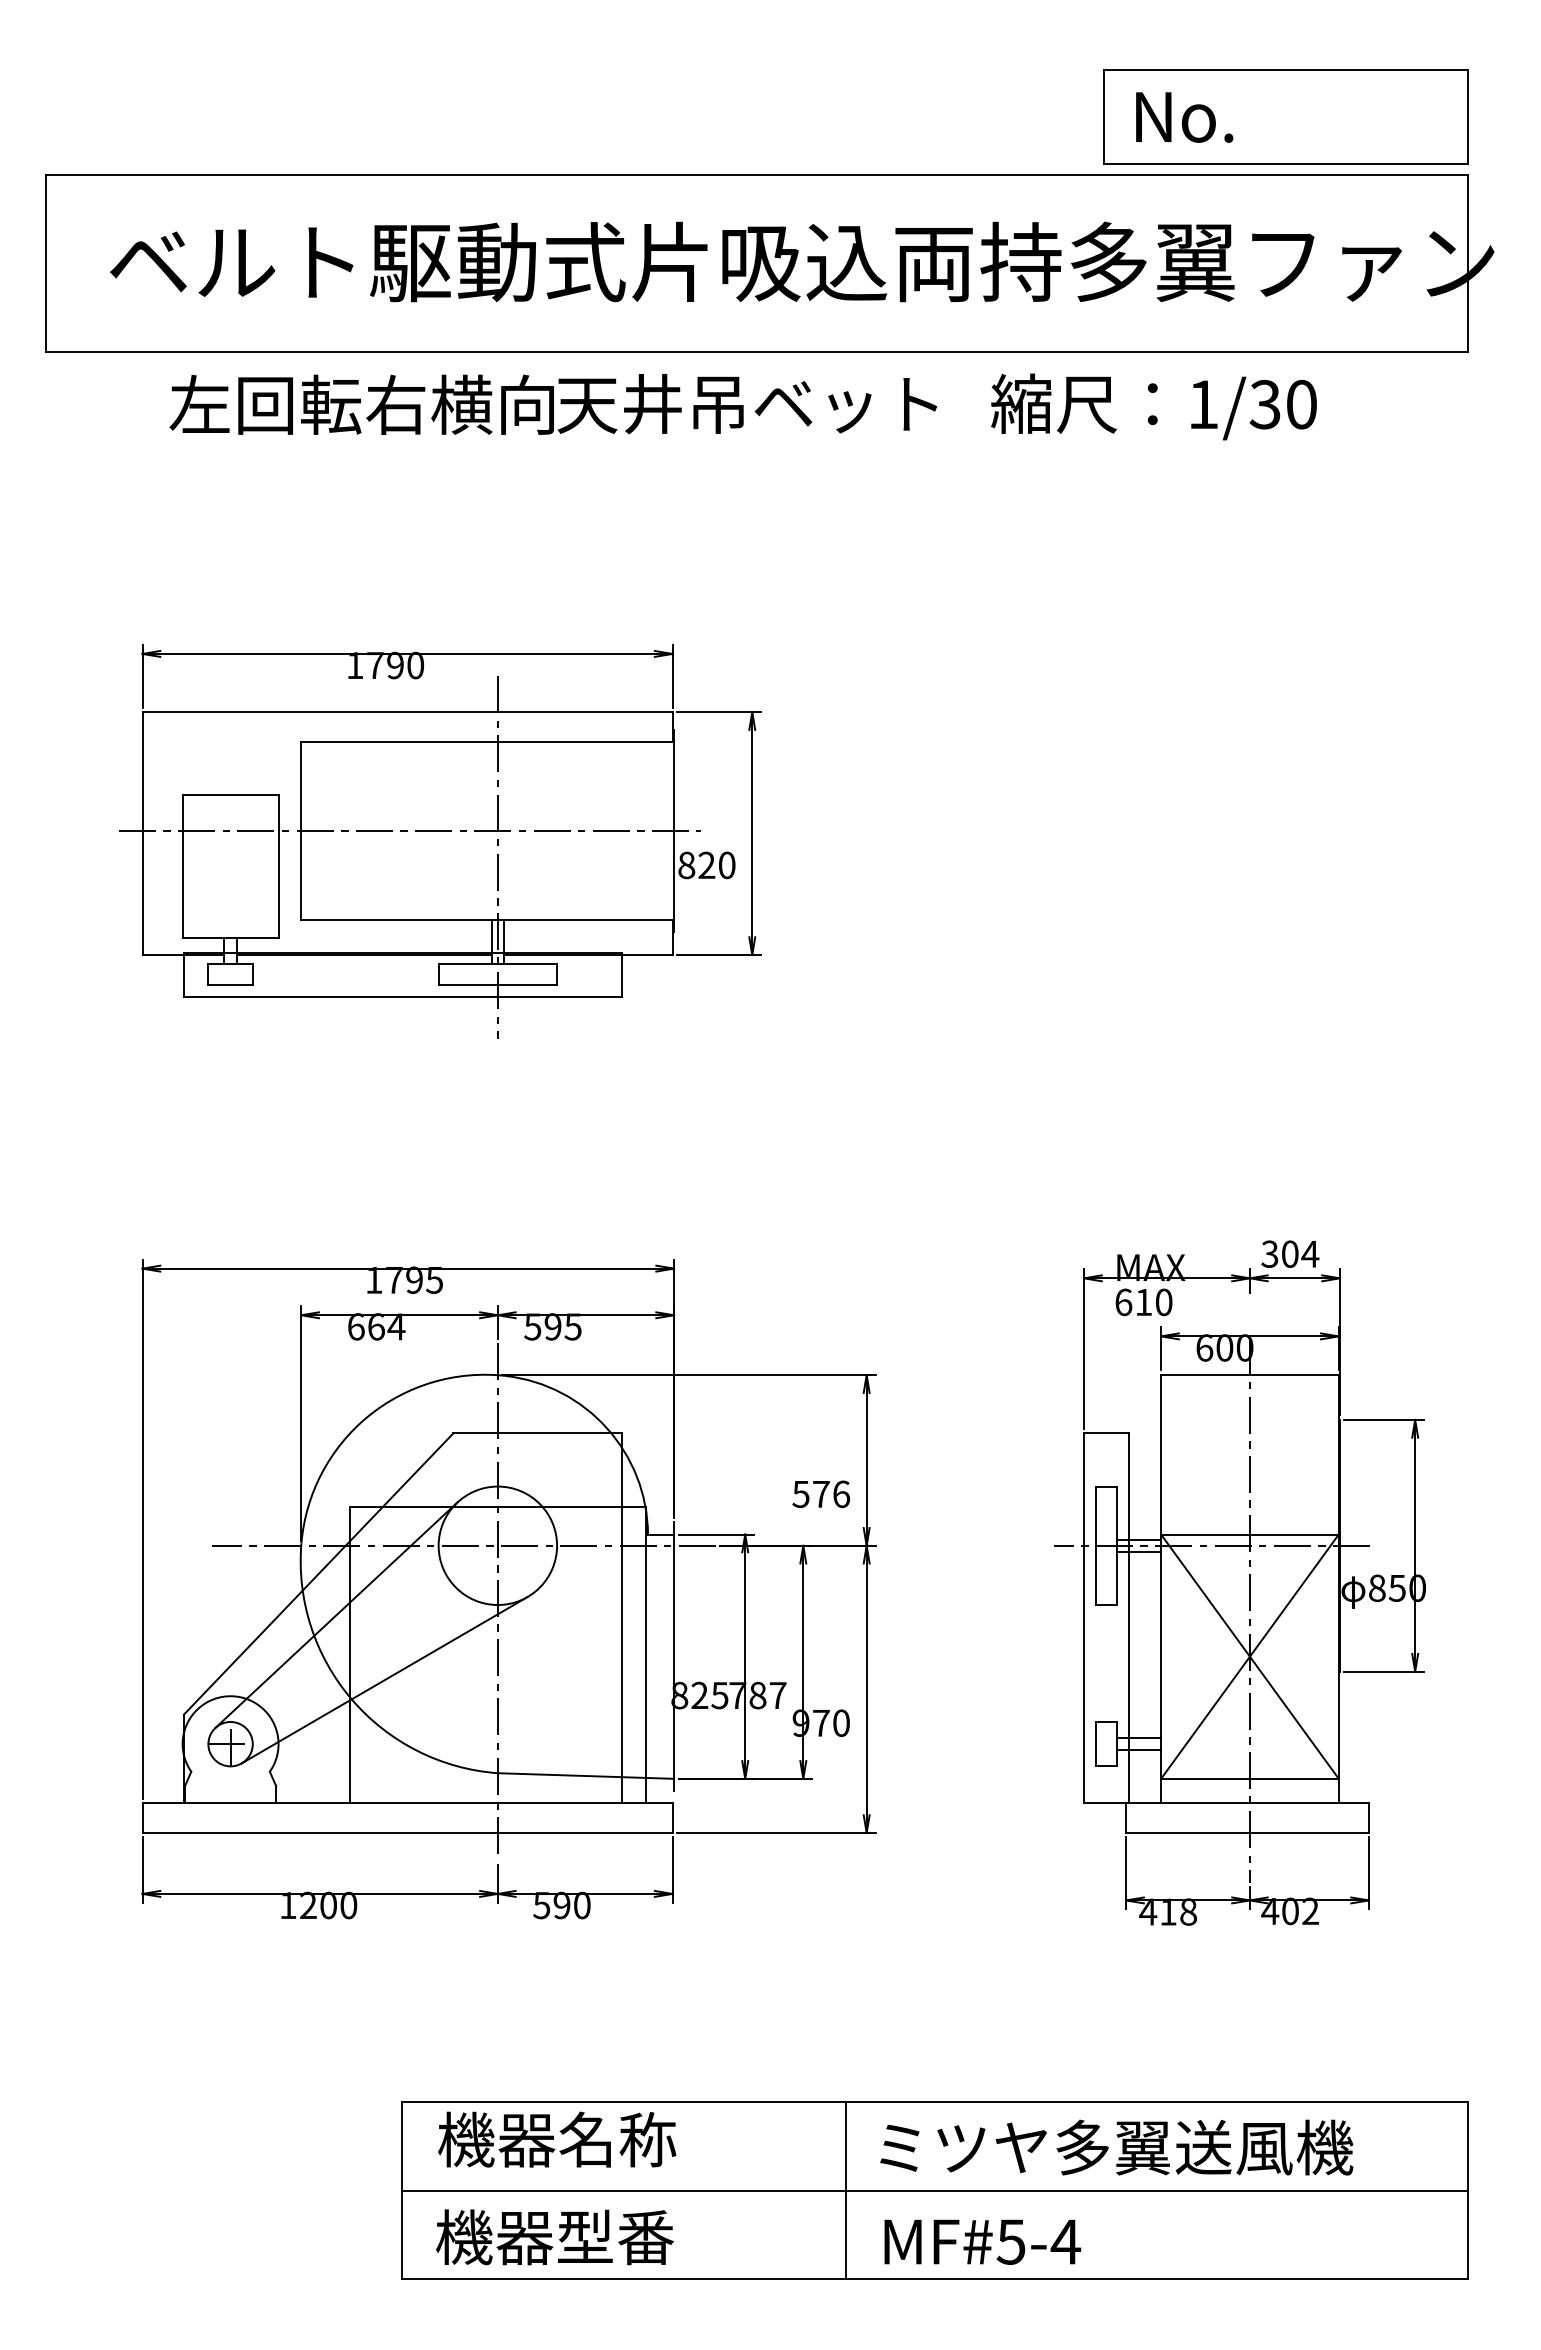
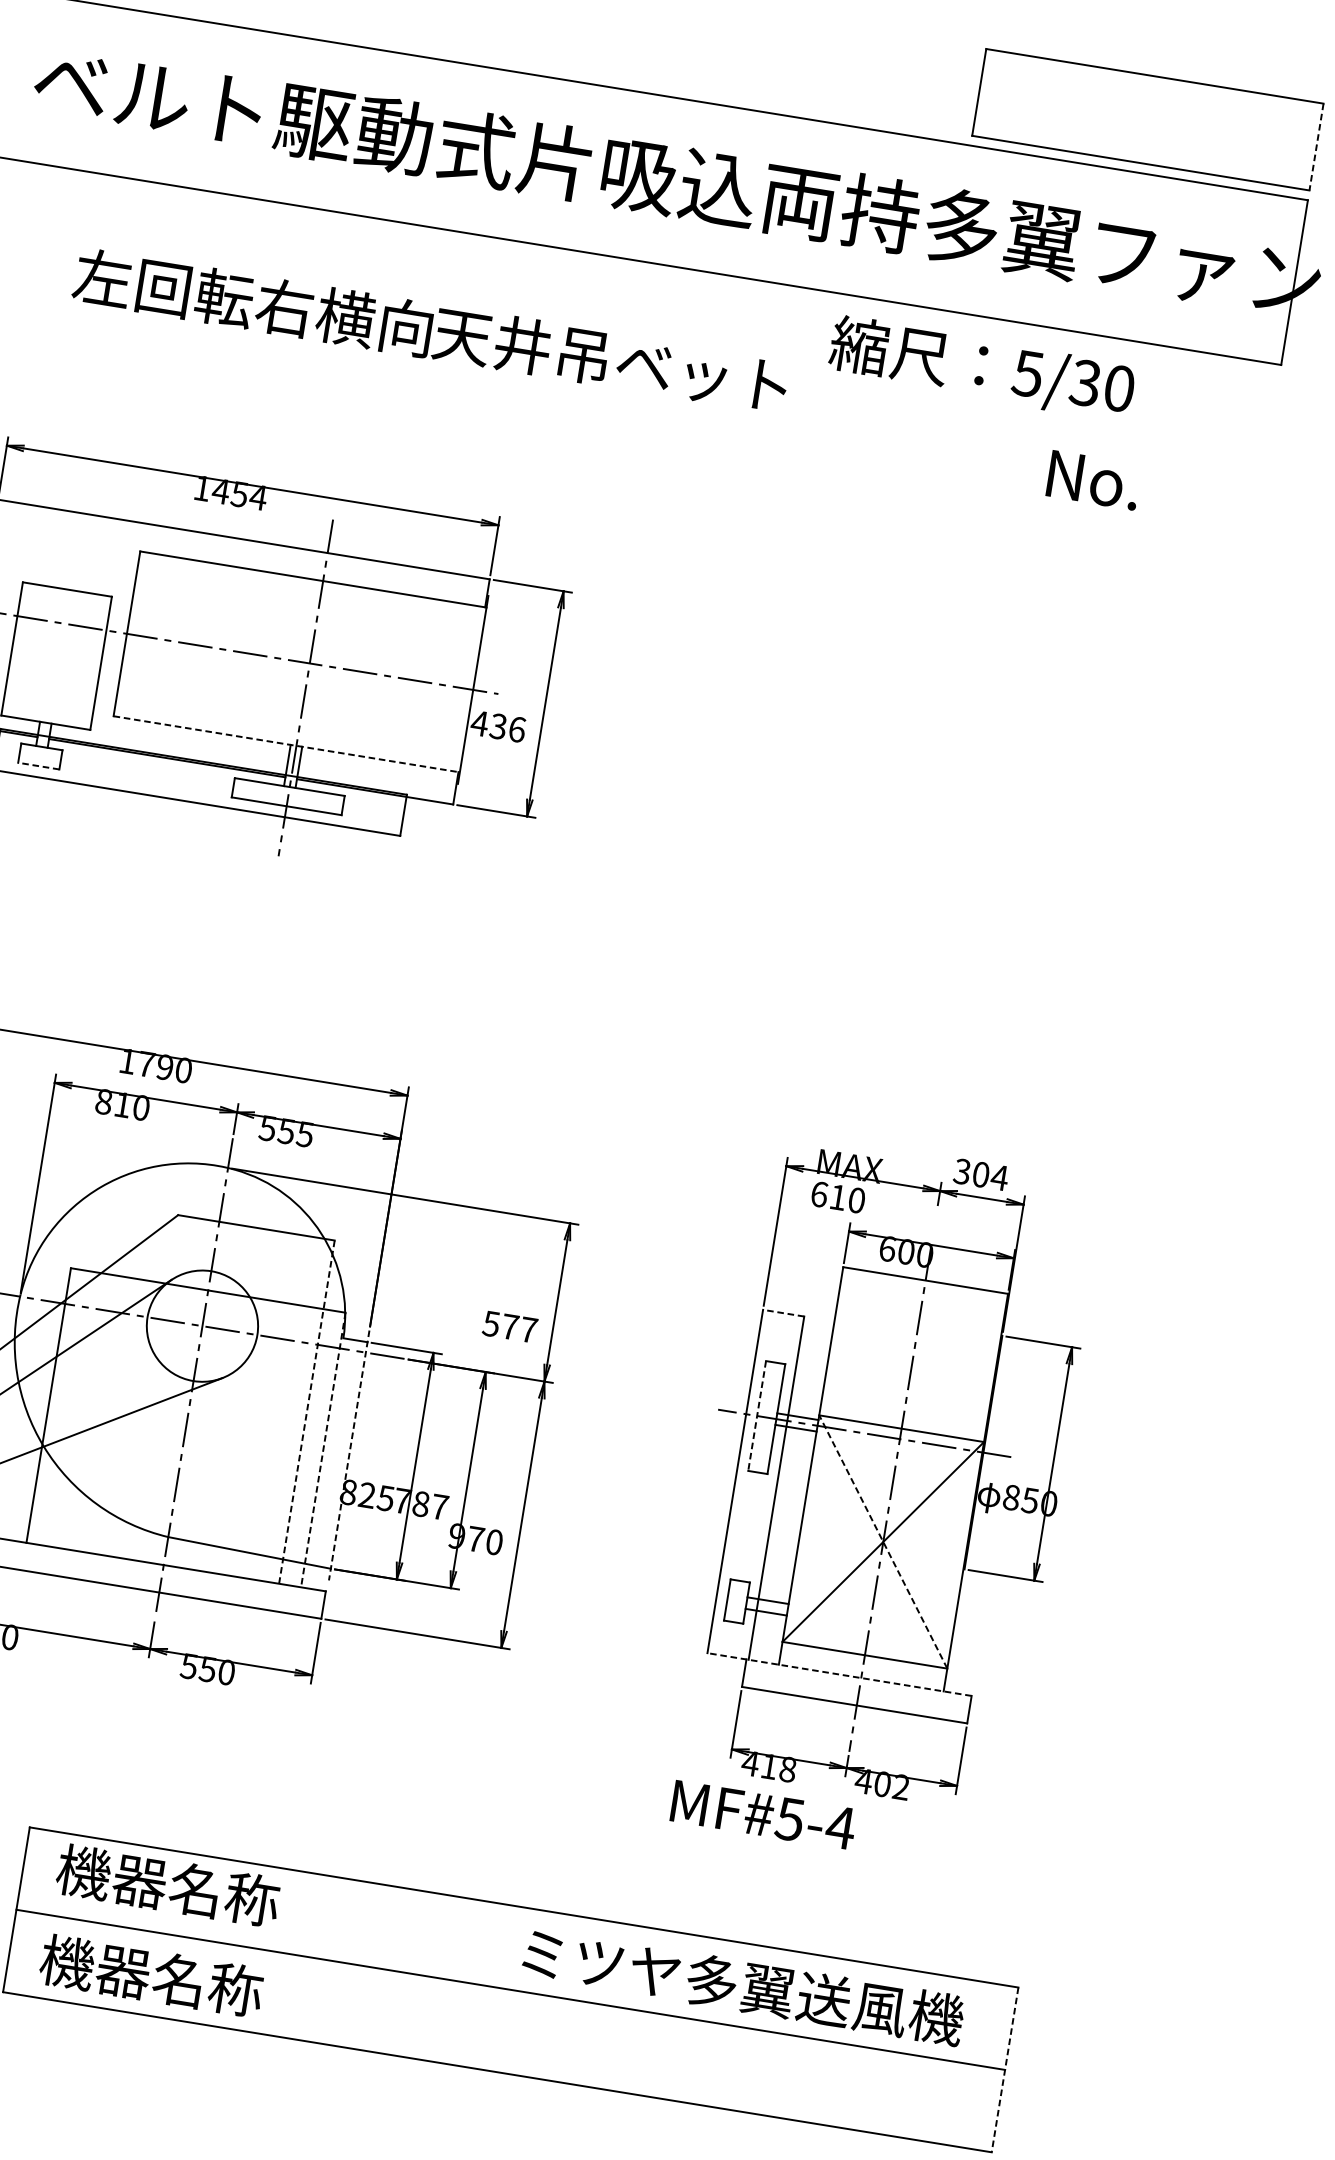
text: (1184, 117) -> (1093, 480), moved
line: (1467, 117) -> (1316, 147), solid -> dashed
text: (553, 404) -> (430, 331), moved
text: (1202, 404) -> (1027, 373), 1/30 -> 5/30
text: (395, 665) -> (239, 494), 1790 -> 1454
text: (706, 865) -> (498, 726), 820 -> 436
line: (487, 920) -> (286, 744), solid -> dashed
line: (230, 985) -> (38, 766), solid -> dashed
text: (434, 1279) -> (183, 1069), 1795 -> 1790
text: (376, 1326) -> (122, 1104), 664 -> 810
text: (552, 1326) -> (286, 1131), 595 -> 555
line: (1105, 1433) -> (782, 1313), solid -> dashed
text: (841, 1494) -> (528, 1330), 576 -> 577
line: (1095, 1546) -> (756, 1416), solid -> dashed
line: (622, 1617) -> (307, 1411), solid -> dashed
line: (645, 1655) -> (322, 1450), solid -> dashed
line: (674, 1656) -> (349, 1455), solid -> dashed
line: (1249, 1656) -> (882, 1541), solid -> dashed
line: (1226, 1803) -> (839, 1674), solid -> dashed
text: (561, 1905) -> (207, 1669), 590 -> 550
text: (1116, 2147) -> (743, 1986), moved
line: (845, 2190) -> (428, 1976), removed
line: (1467, 2190) -> (1004, 2069), solid -> dashed
text: (615, 2237) -> (207, 1985), 機器型番 -> 機器名称
text: (982, 2241) -> (763, 1814), moved

